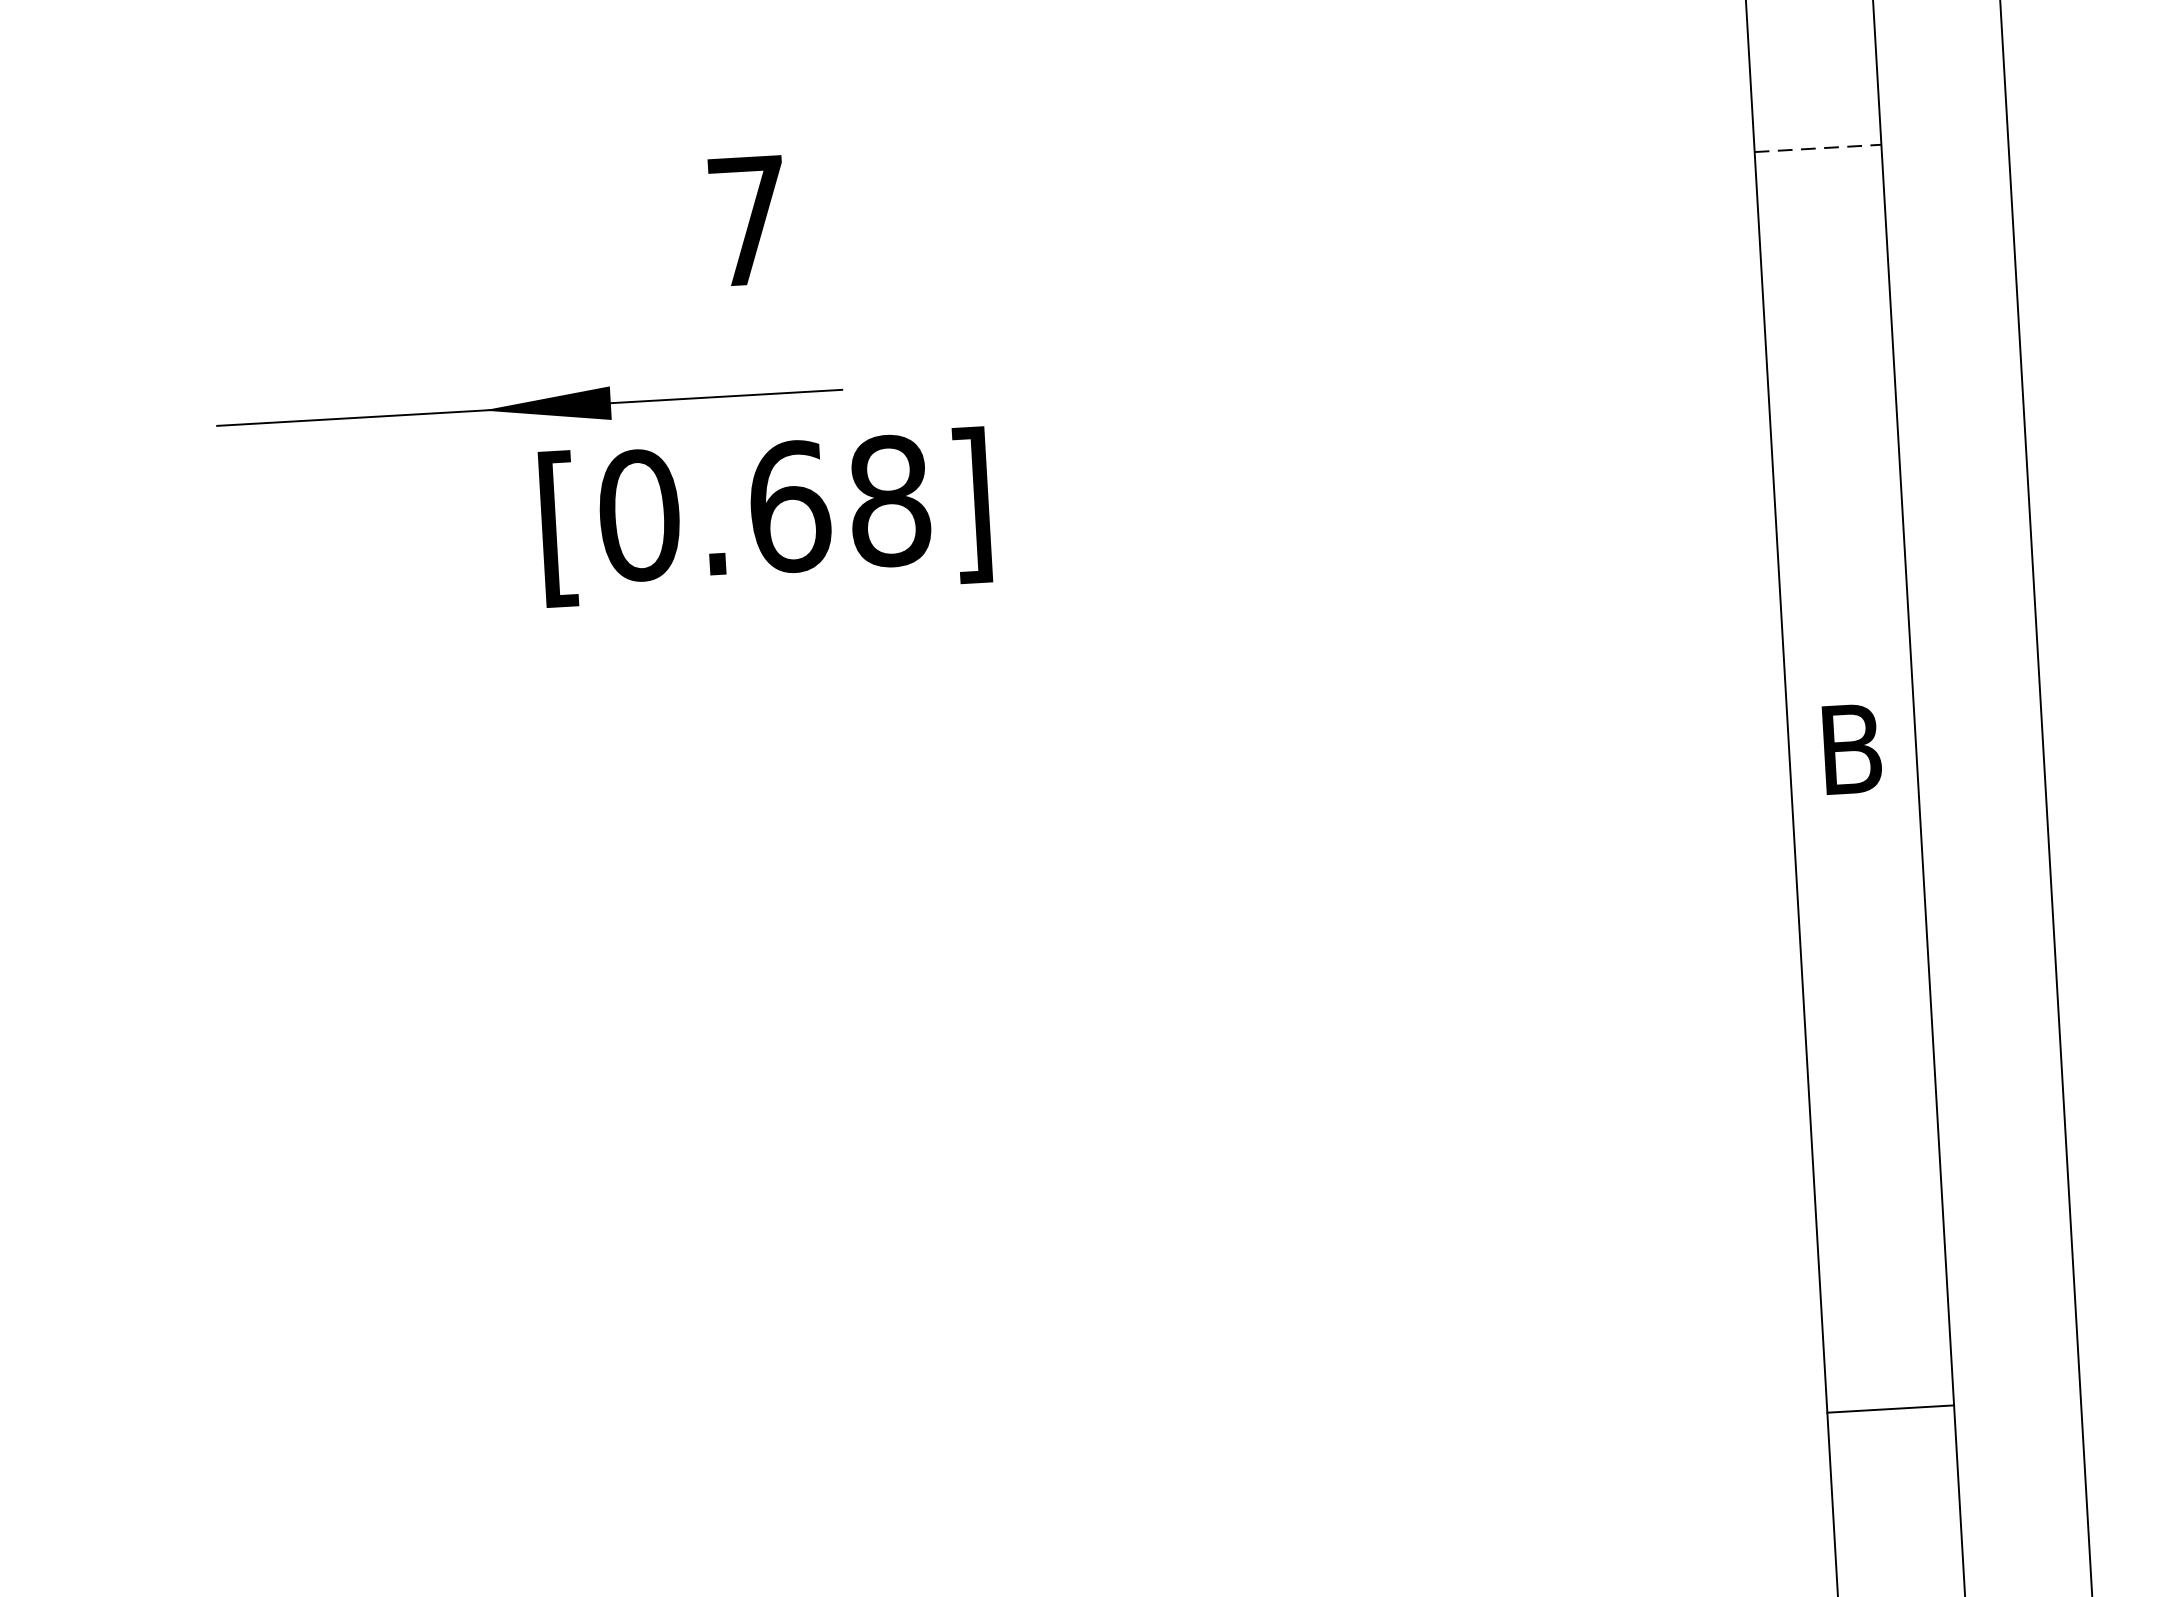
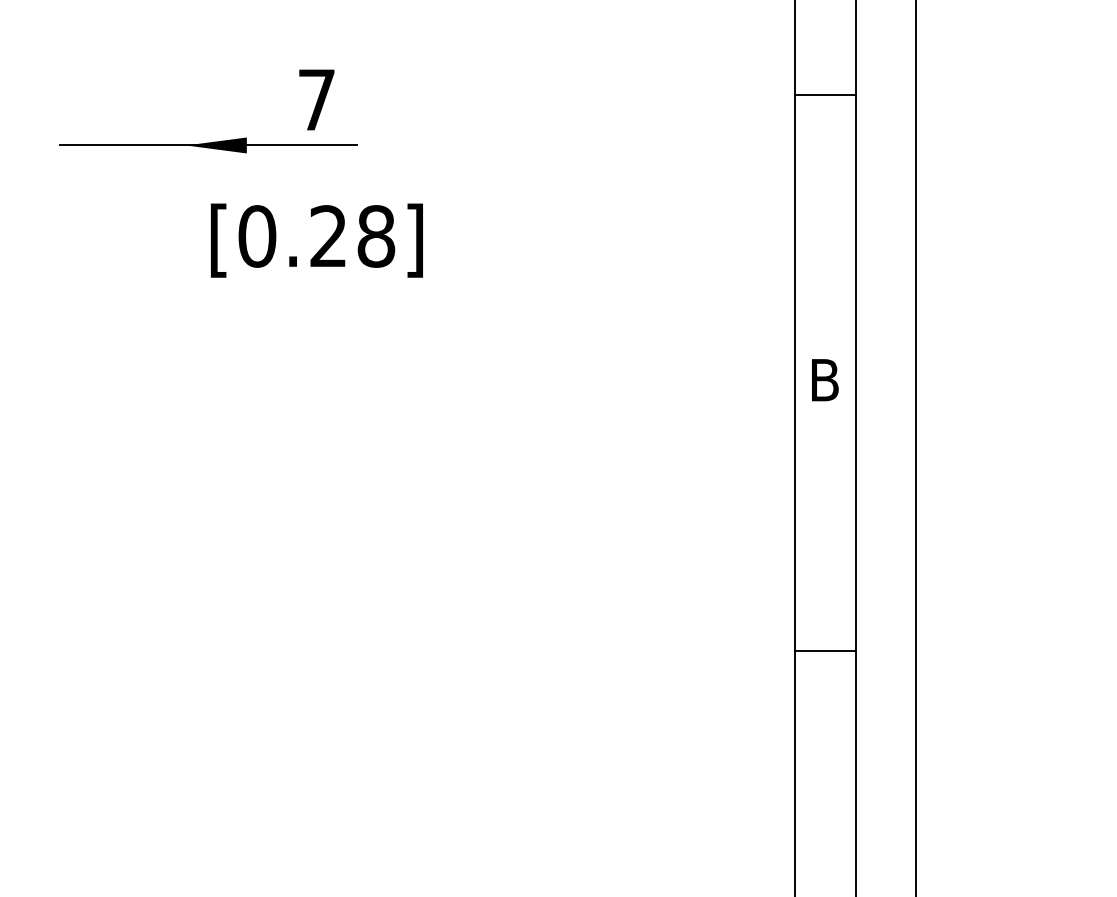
line: (1818, 147) -> (825, 94), dashed -> solid
part: (530, 407) -> (208, 145), moved
text: (789, 506) -> (328, 236), [0.68] -> [0.28]
line: (1890, 1408) -> (825, 650), moved

